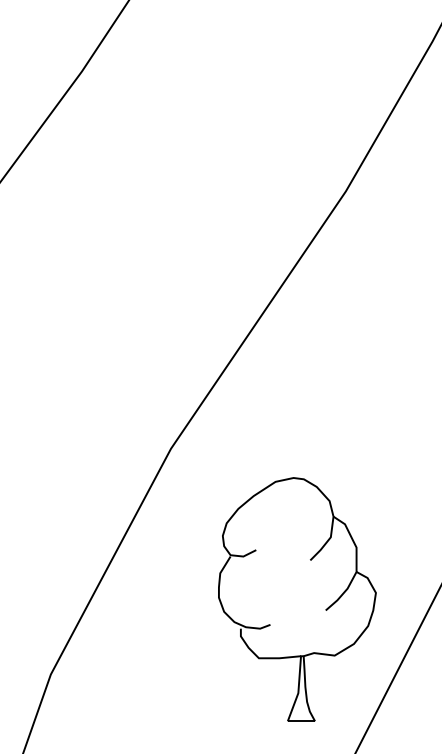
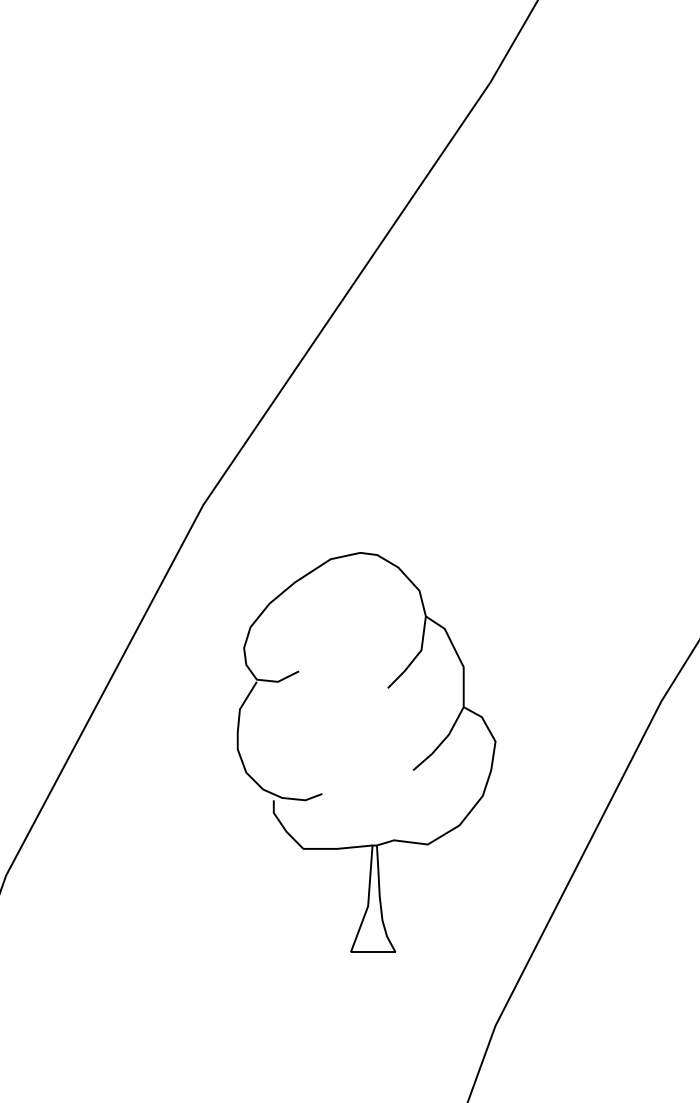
part: (325, 609) -> (412, 768), moved

